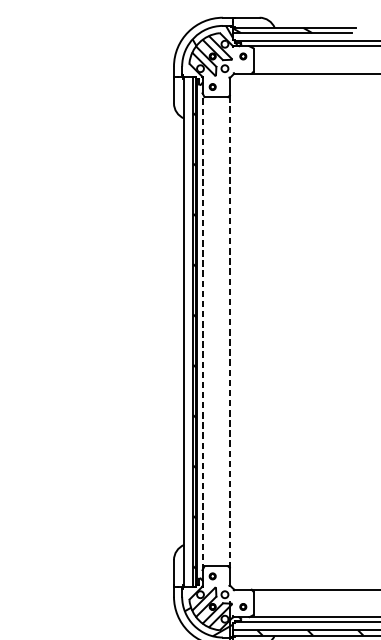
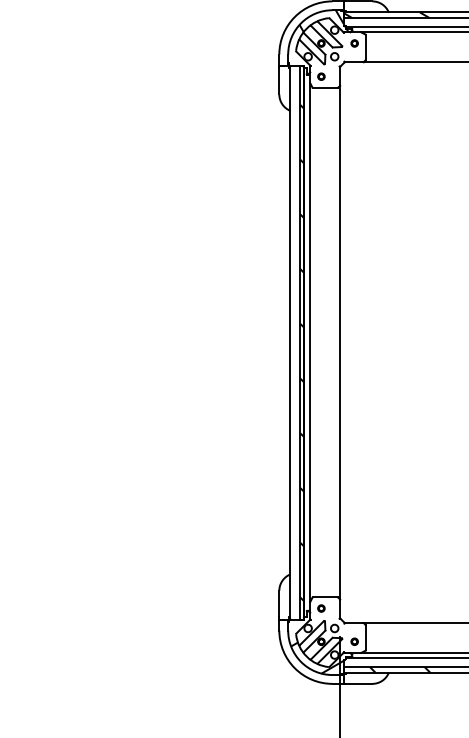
line: (202, 331) -> (310, 342), dashed -> solid
line: (230, 331) -> (340, 342), dashed -> solid

